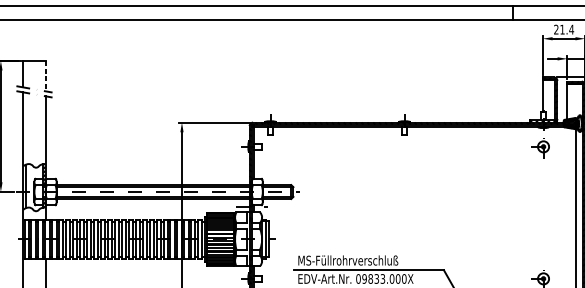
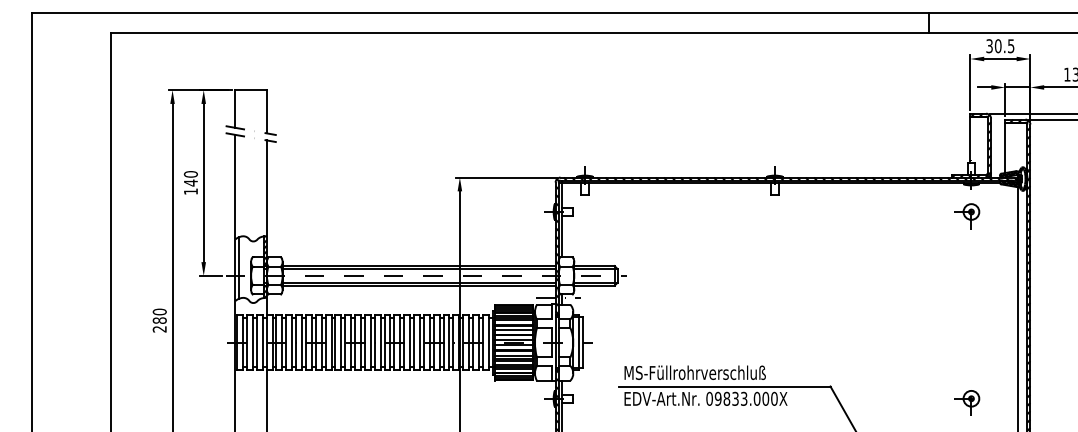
text: (564, 29) -> (1000, 46), 21.4 -> 30.5
line: (45, 75) -> (266, 111), dashed -> solid

